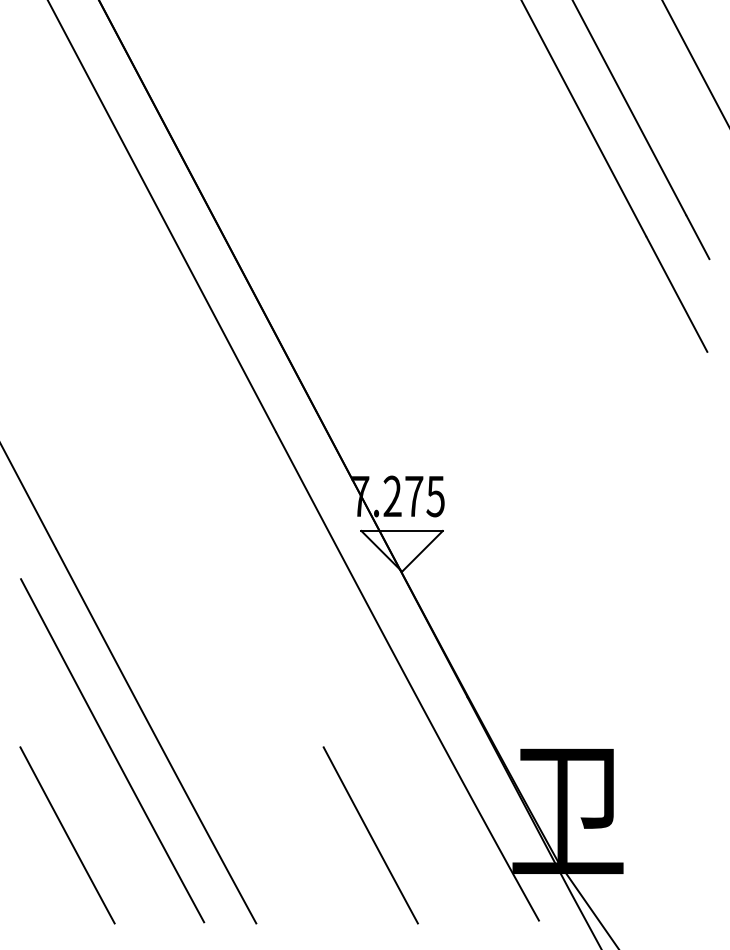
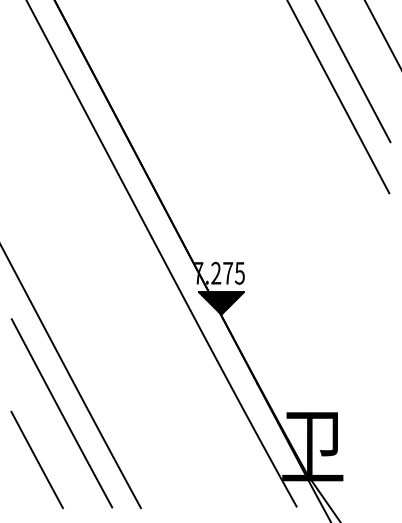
fill: (402, 551) -> (221, 303), added
line: (369, 834) -> (203, 459), removed

